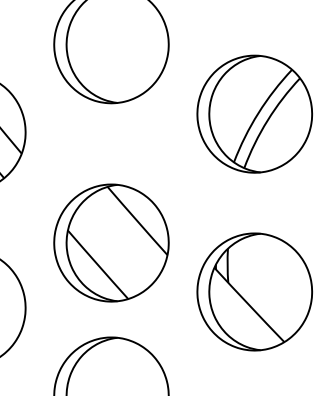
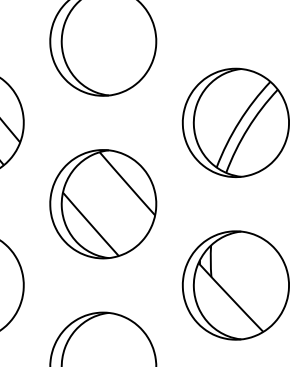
part: (254, 113) -> (235, 122), moved
part: (111, 243) -> (103, 204), moved
part: (254, 291) -> (235, 285), moved

